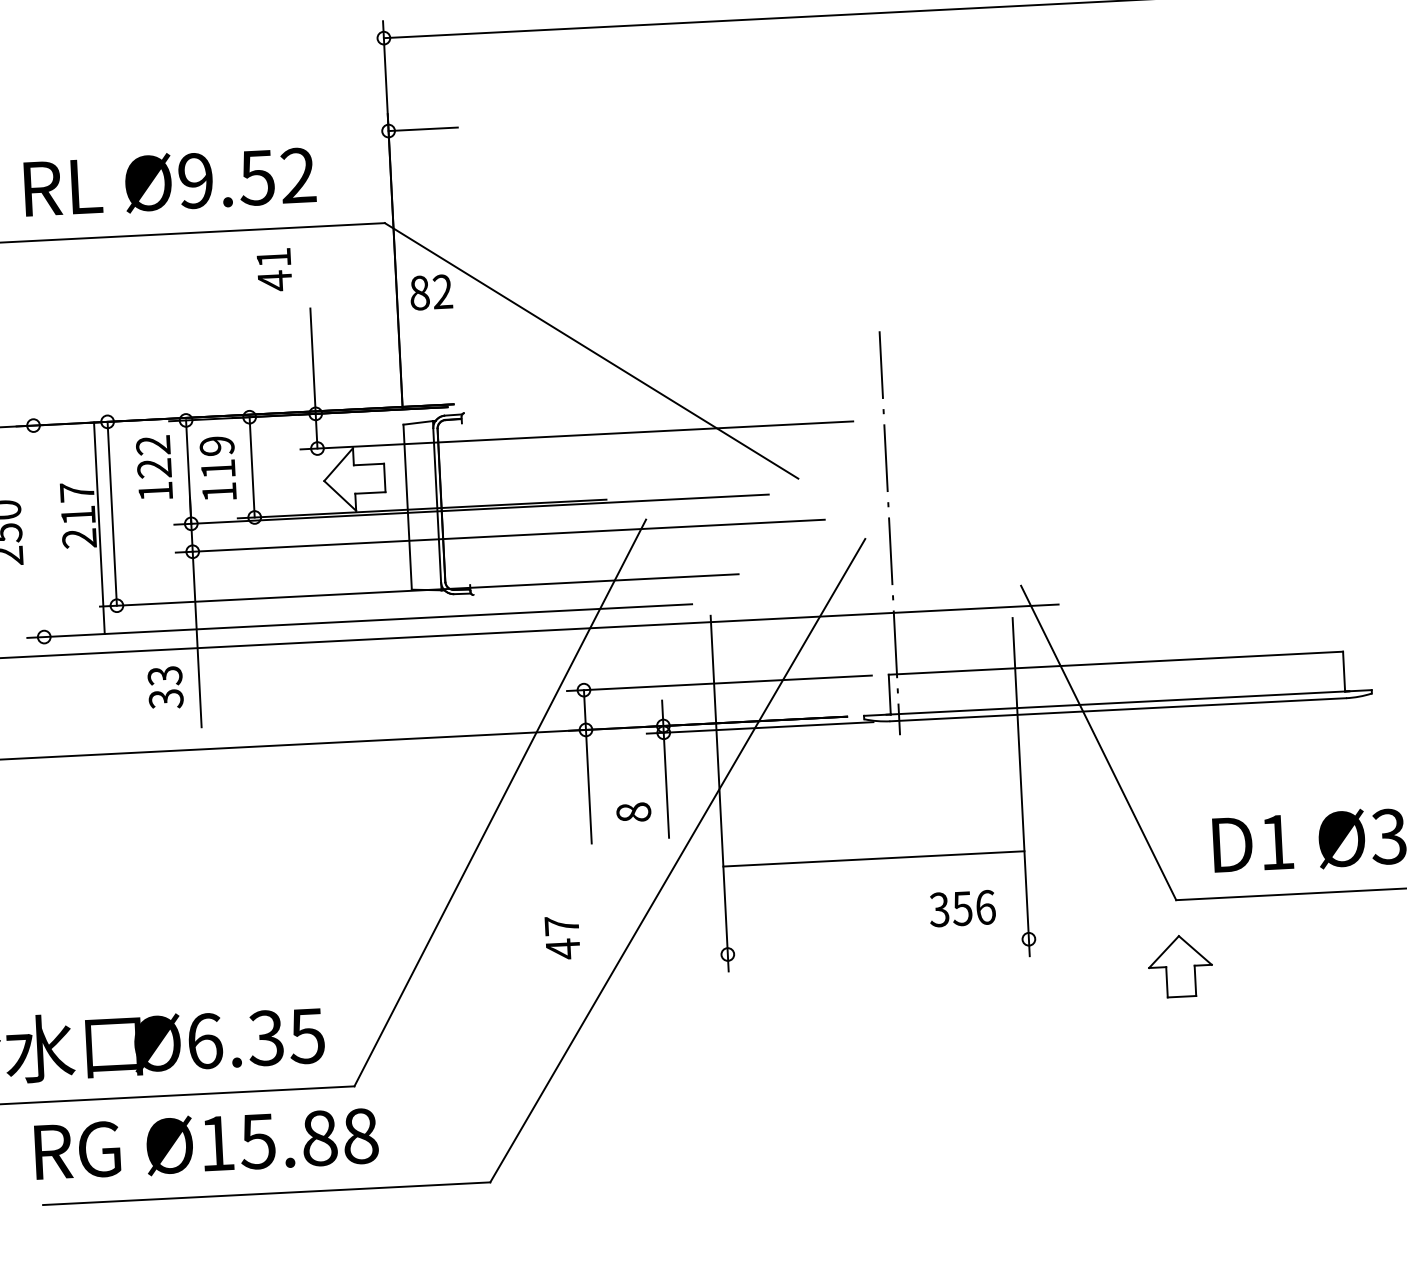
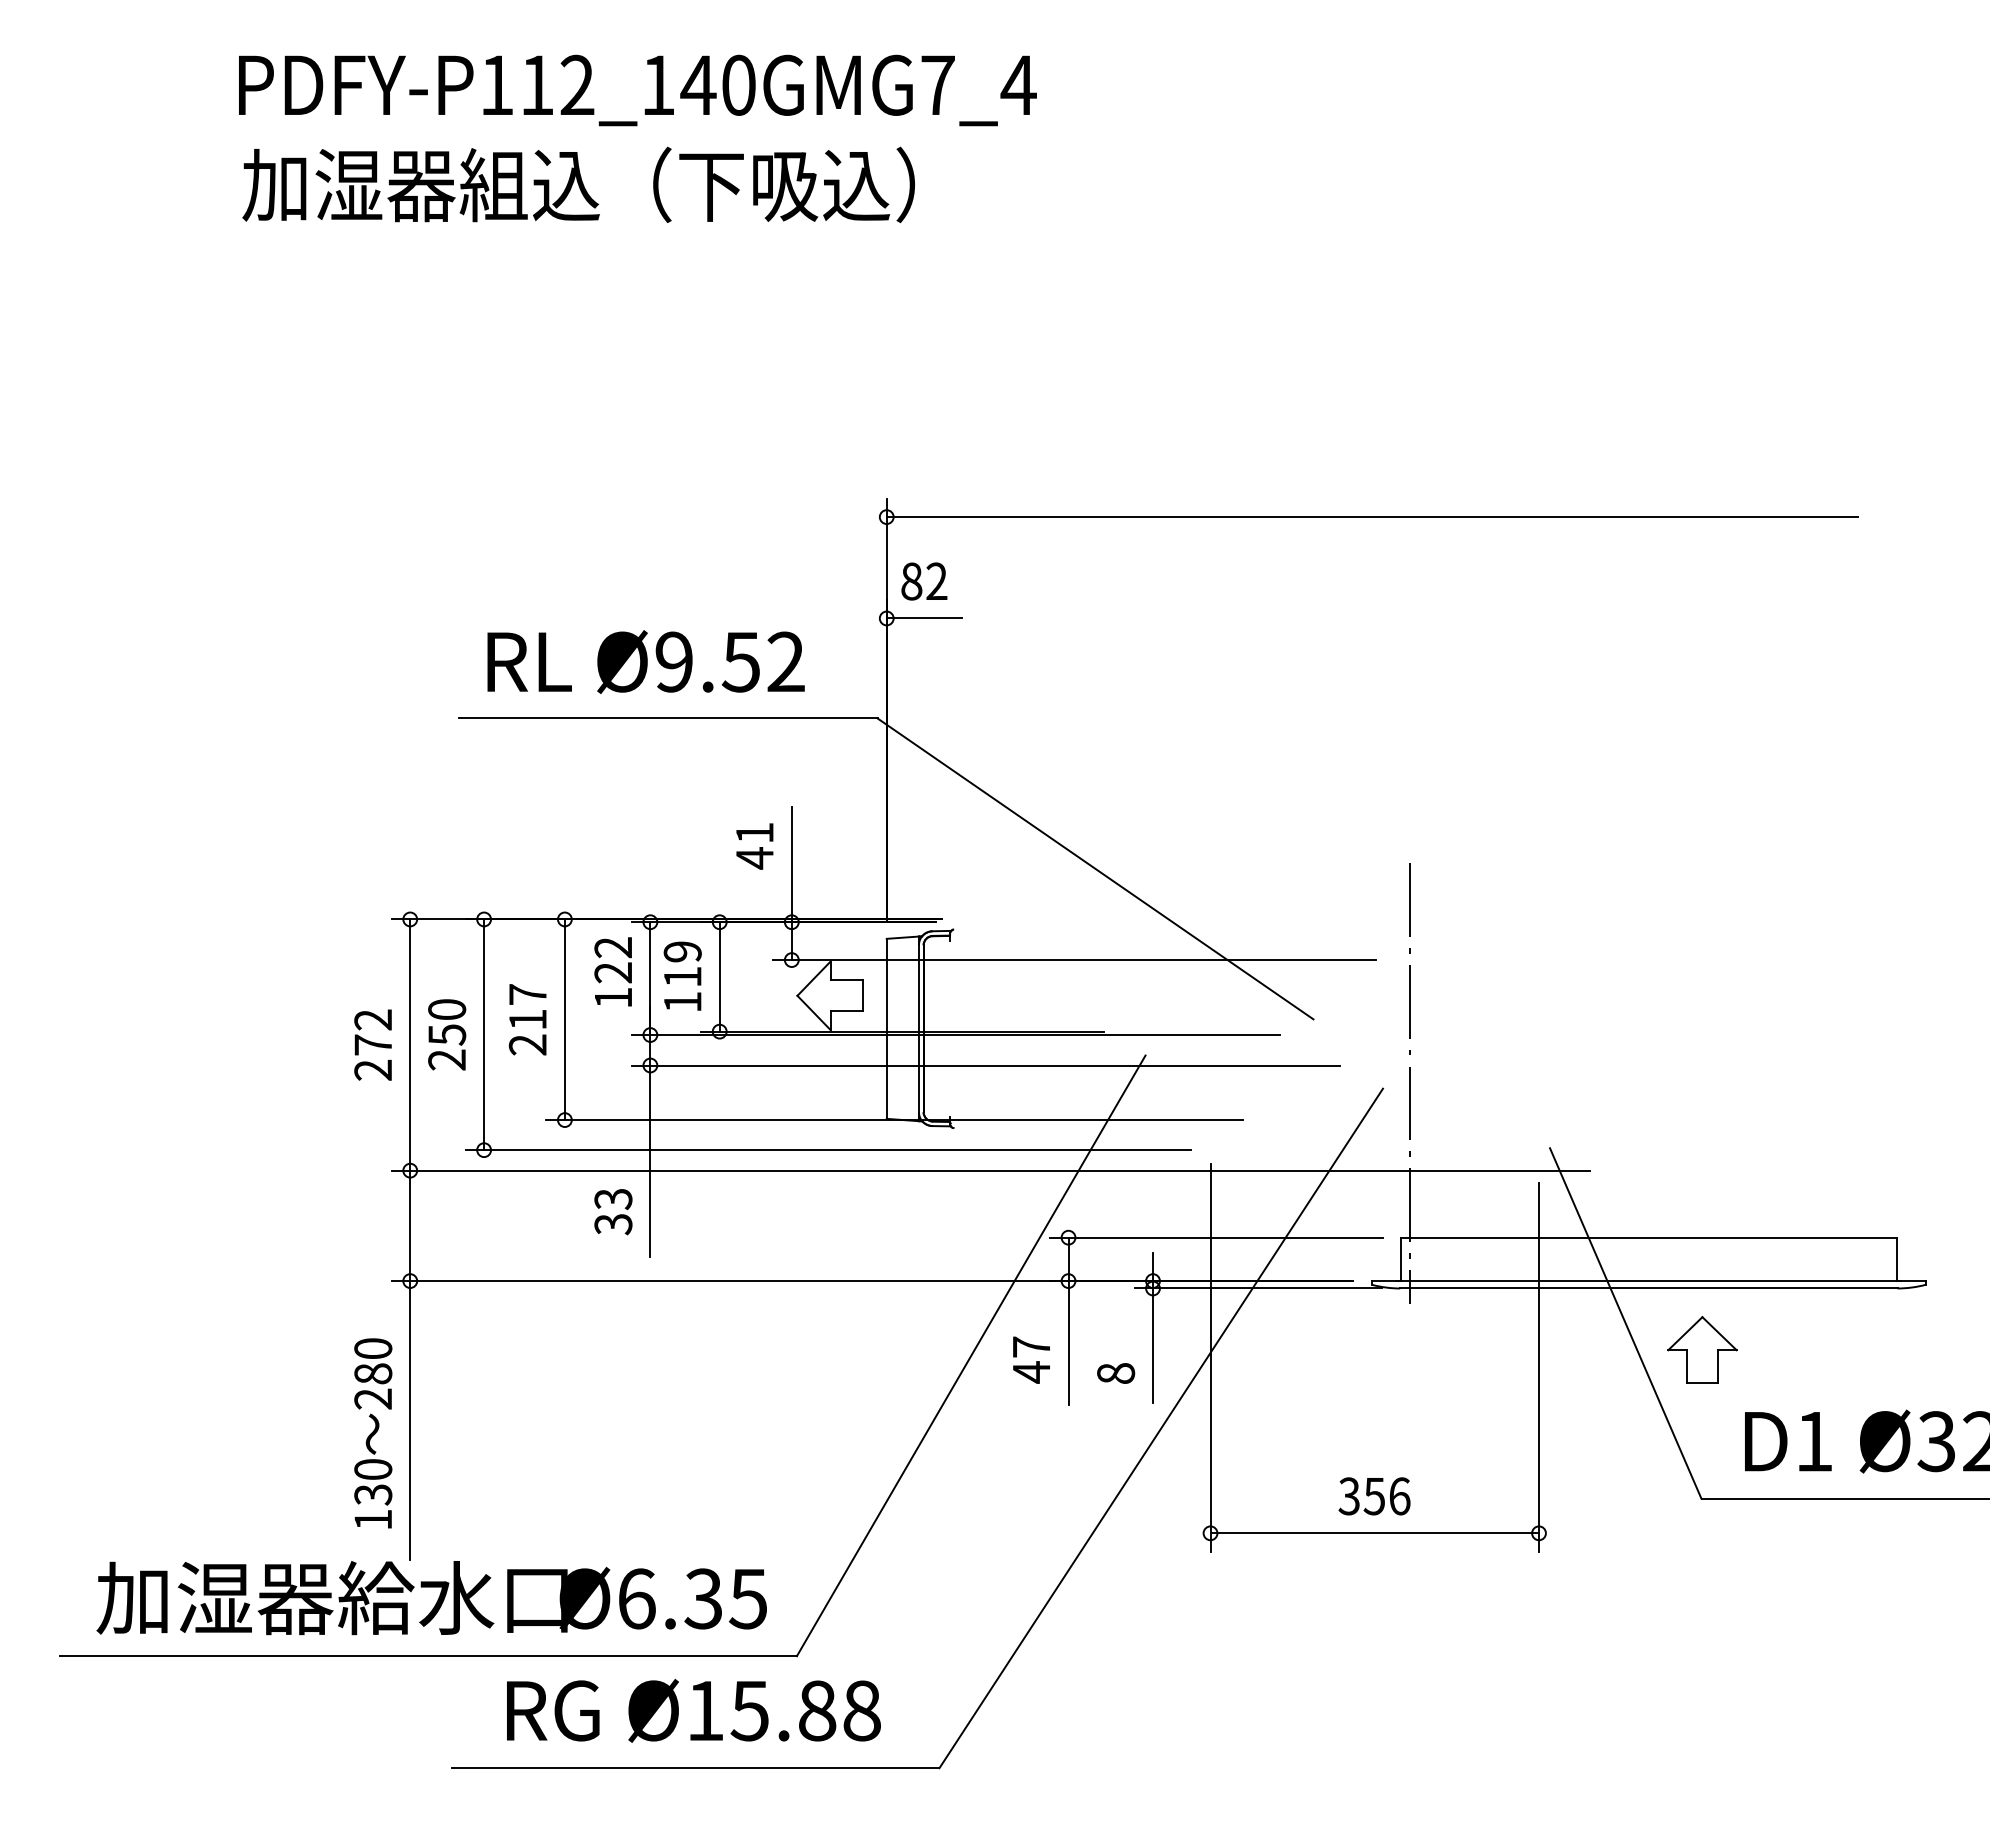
text: (274, 270) -> (754, 846), moved
text: (431, 292) -> (924, 581), moved
line: (99, 527) -> (484, 1034), moved
line: (873, 859) -> (1374, 1533), moved
text: (962, 908) -> (1374, 1496), moved
text: (562, 937) -> (1031, 1359), moved
part: (1180, 965) -> (1702, 1349), moved
text: (206, 1143) -> (693, 1710), moved

